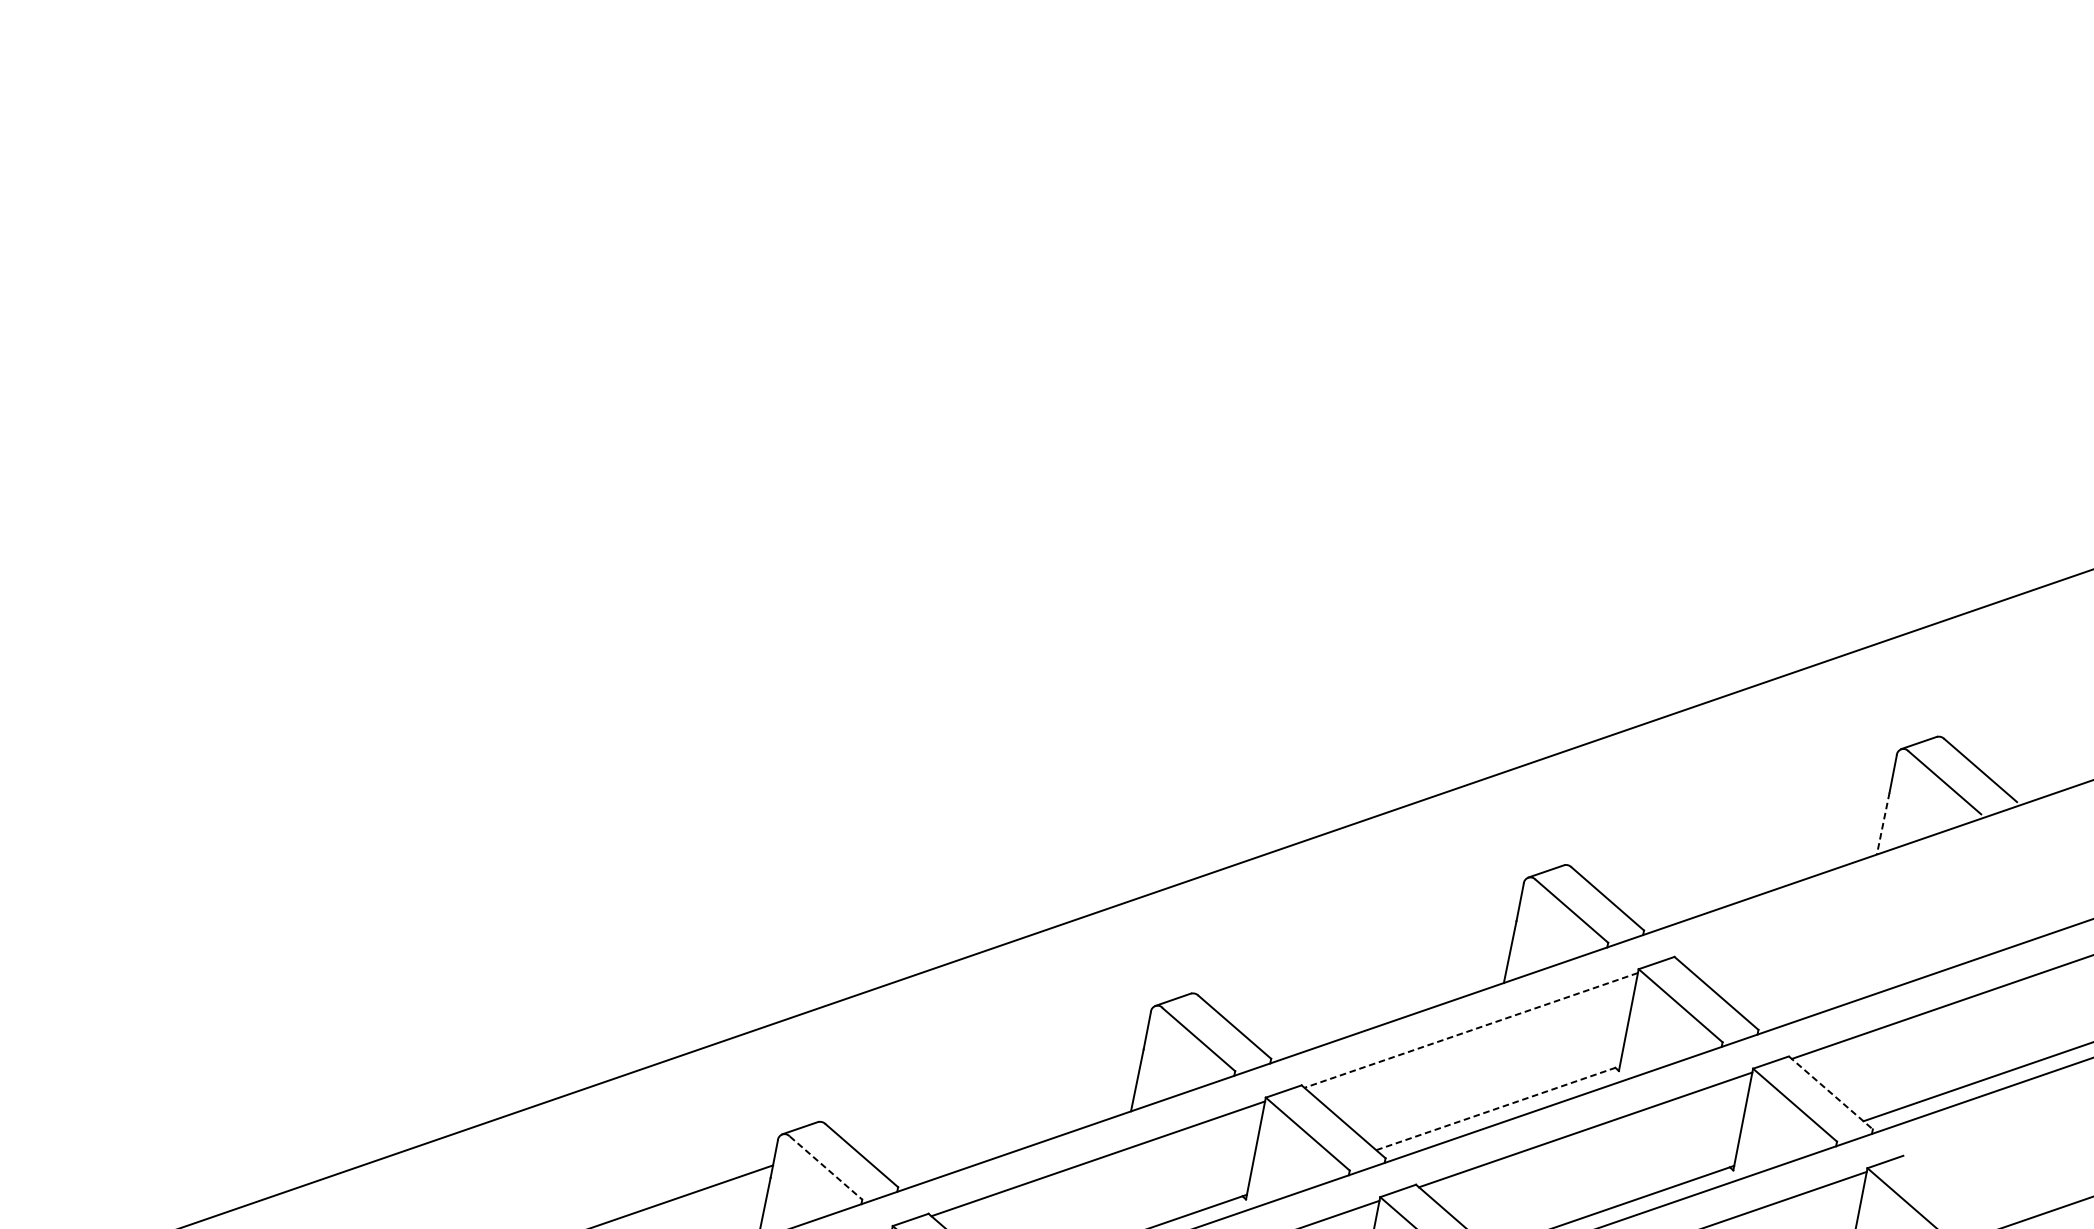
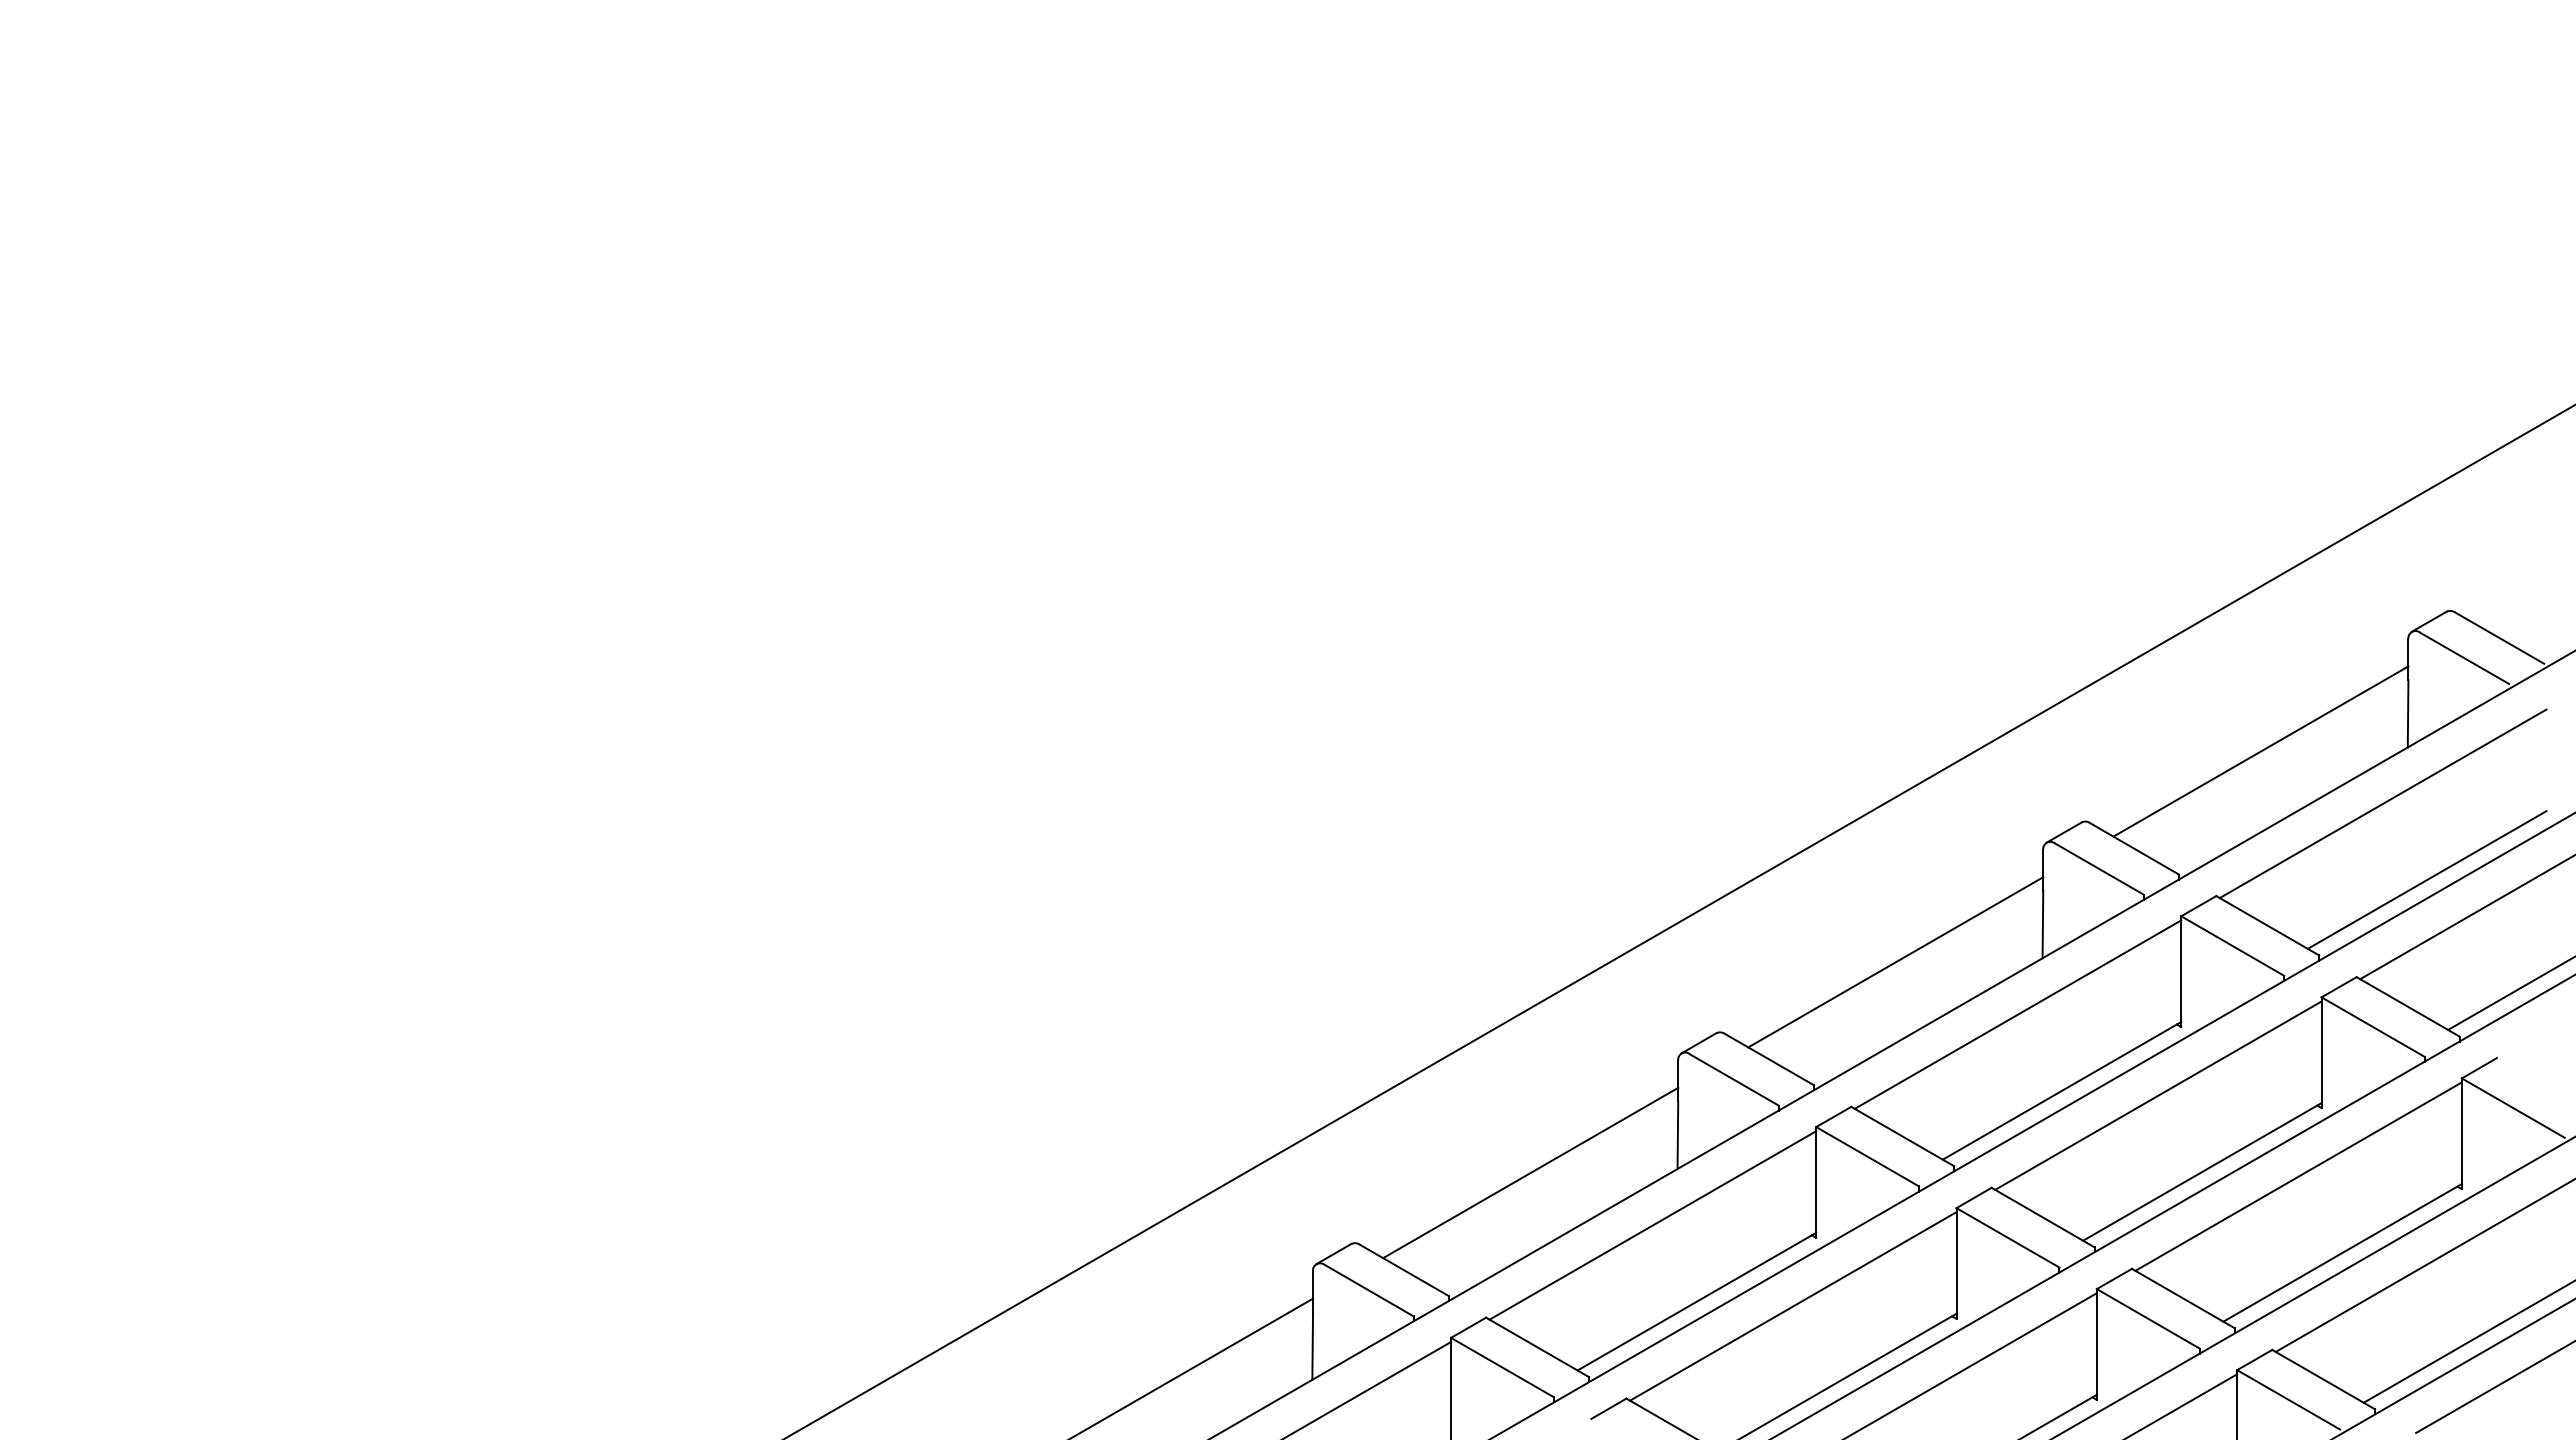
line: (1883, 823) -> (2408, 713), dashed -> solid
line: (1740, 832) -> (2260, 751), added
line: (1843, 901) -> (2382, 803), added
line: (1368, 960) -> (1895, 962), added
line: (1870, 979) -> (2426, 879), added
line: (1470, 1030) -> (2017, 1014), dashed -> solid
line: (995, 1088) -> (1530, 1172), added
line: (1831, 1093) -> (2408, 1007), dashed -> solid
line: (1498, 1108) -> (2062, 1090), dashed -> solid
line: (826, 1167) -> (1369, 1290), dashed -> solid

